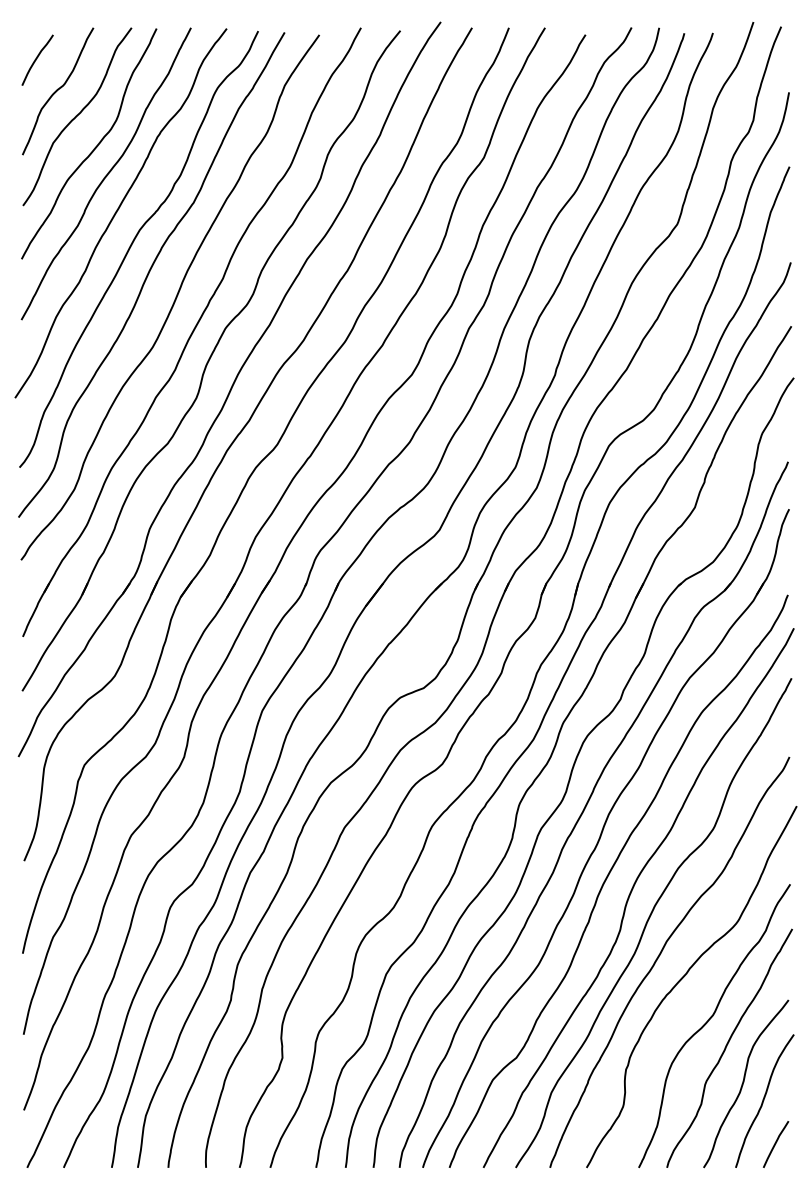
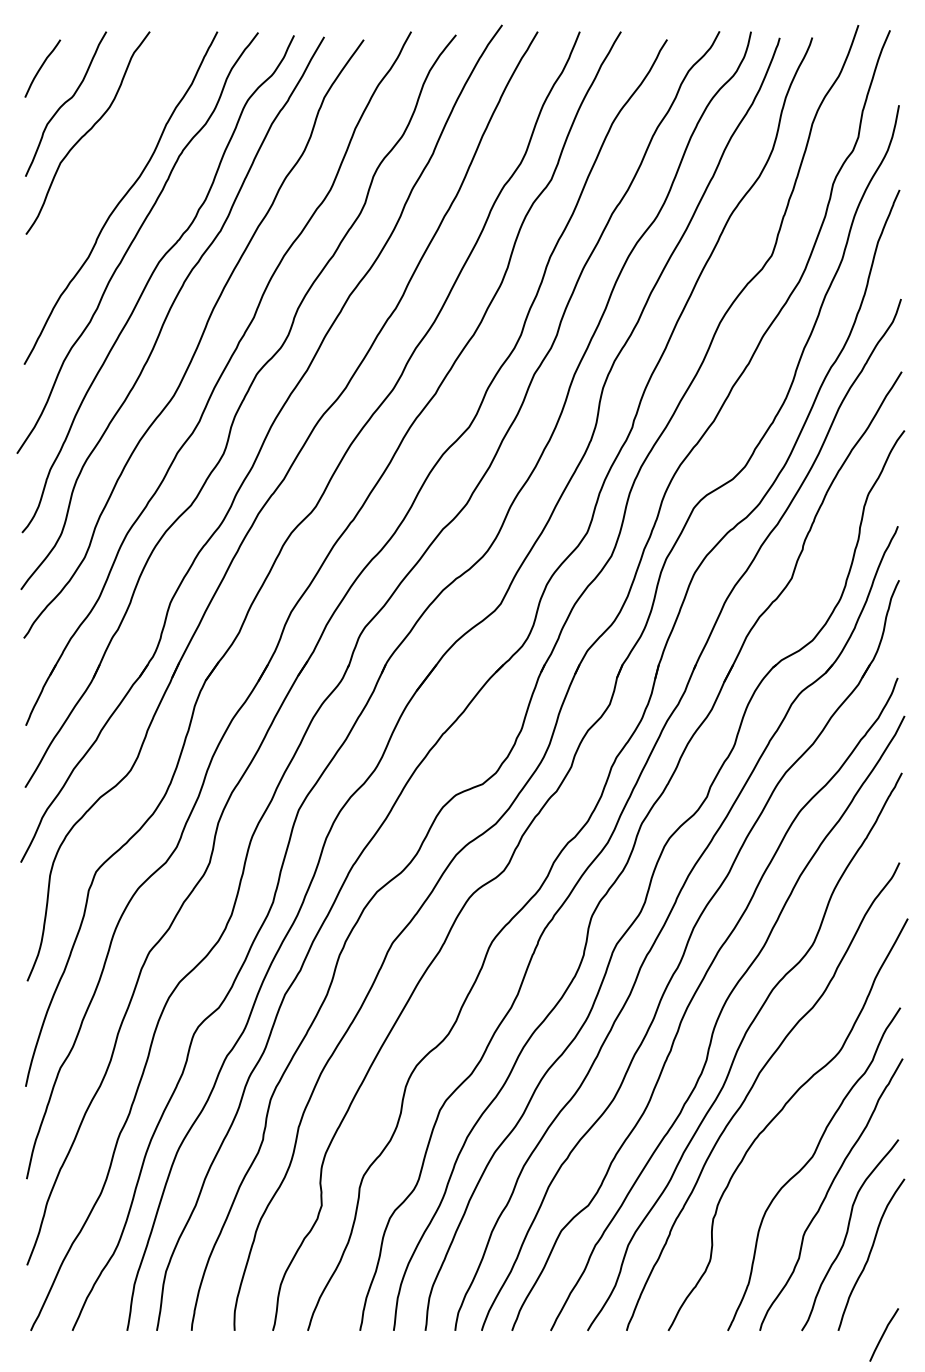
curve: (94, 147) -> (107, 168), removed
curve: (775, 1144) -> (883, 1335), moved

